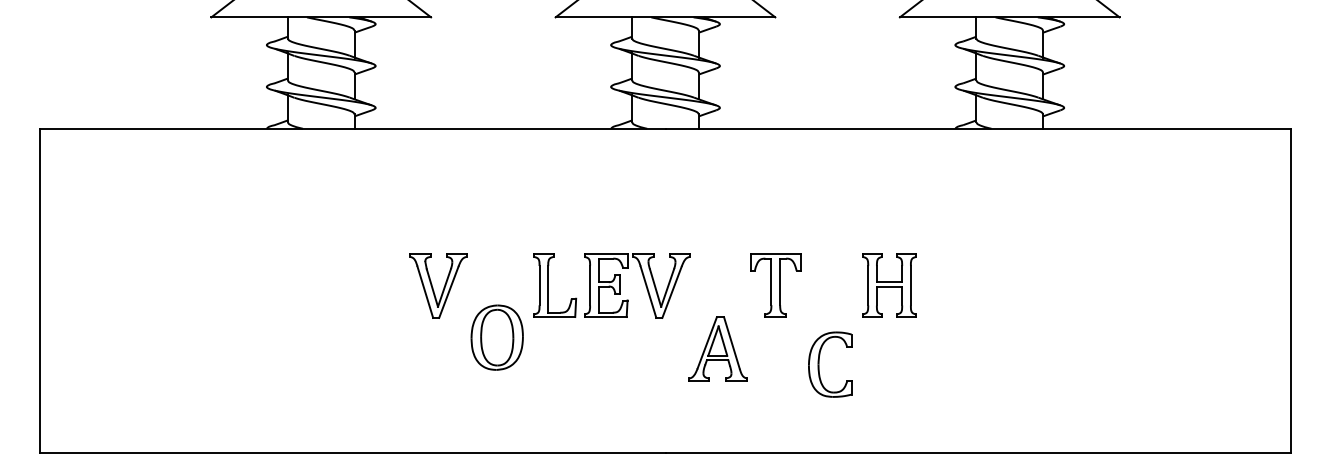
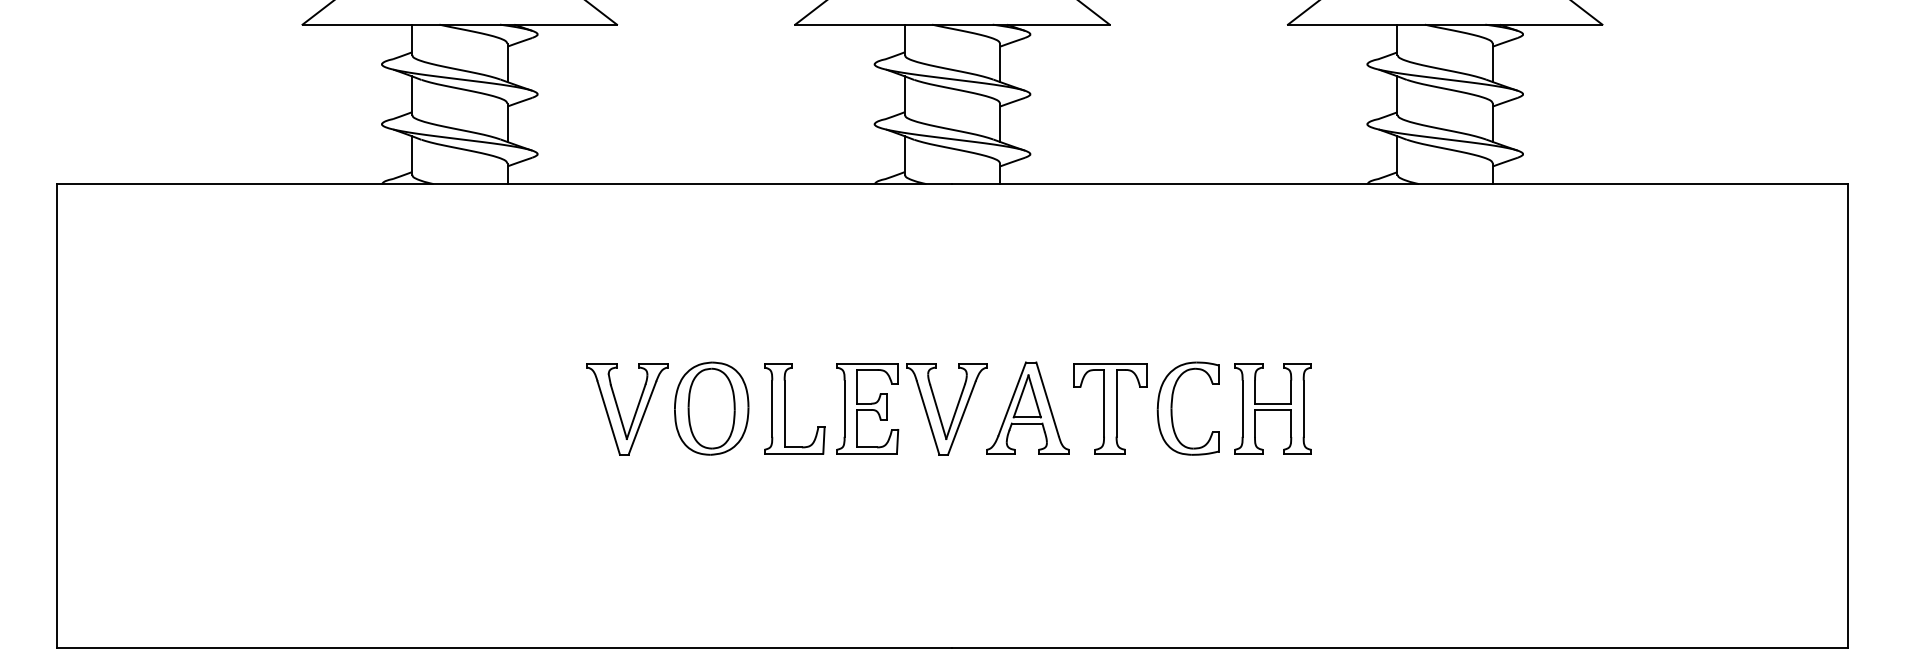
part: (496, 337) -> (710, 408), moved
part: (717, 348) -> (1026, 406), moved
part: (819, 364) -> (1172, 408), moved

